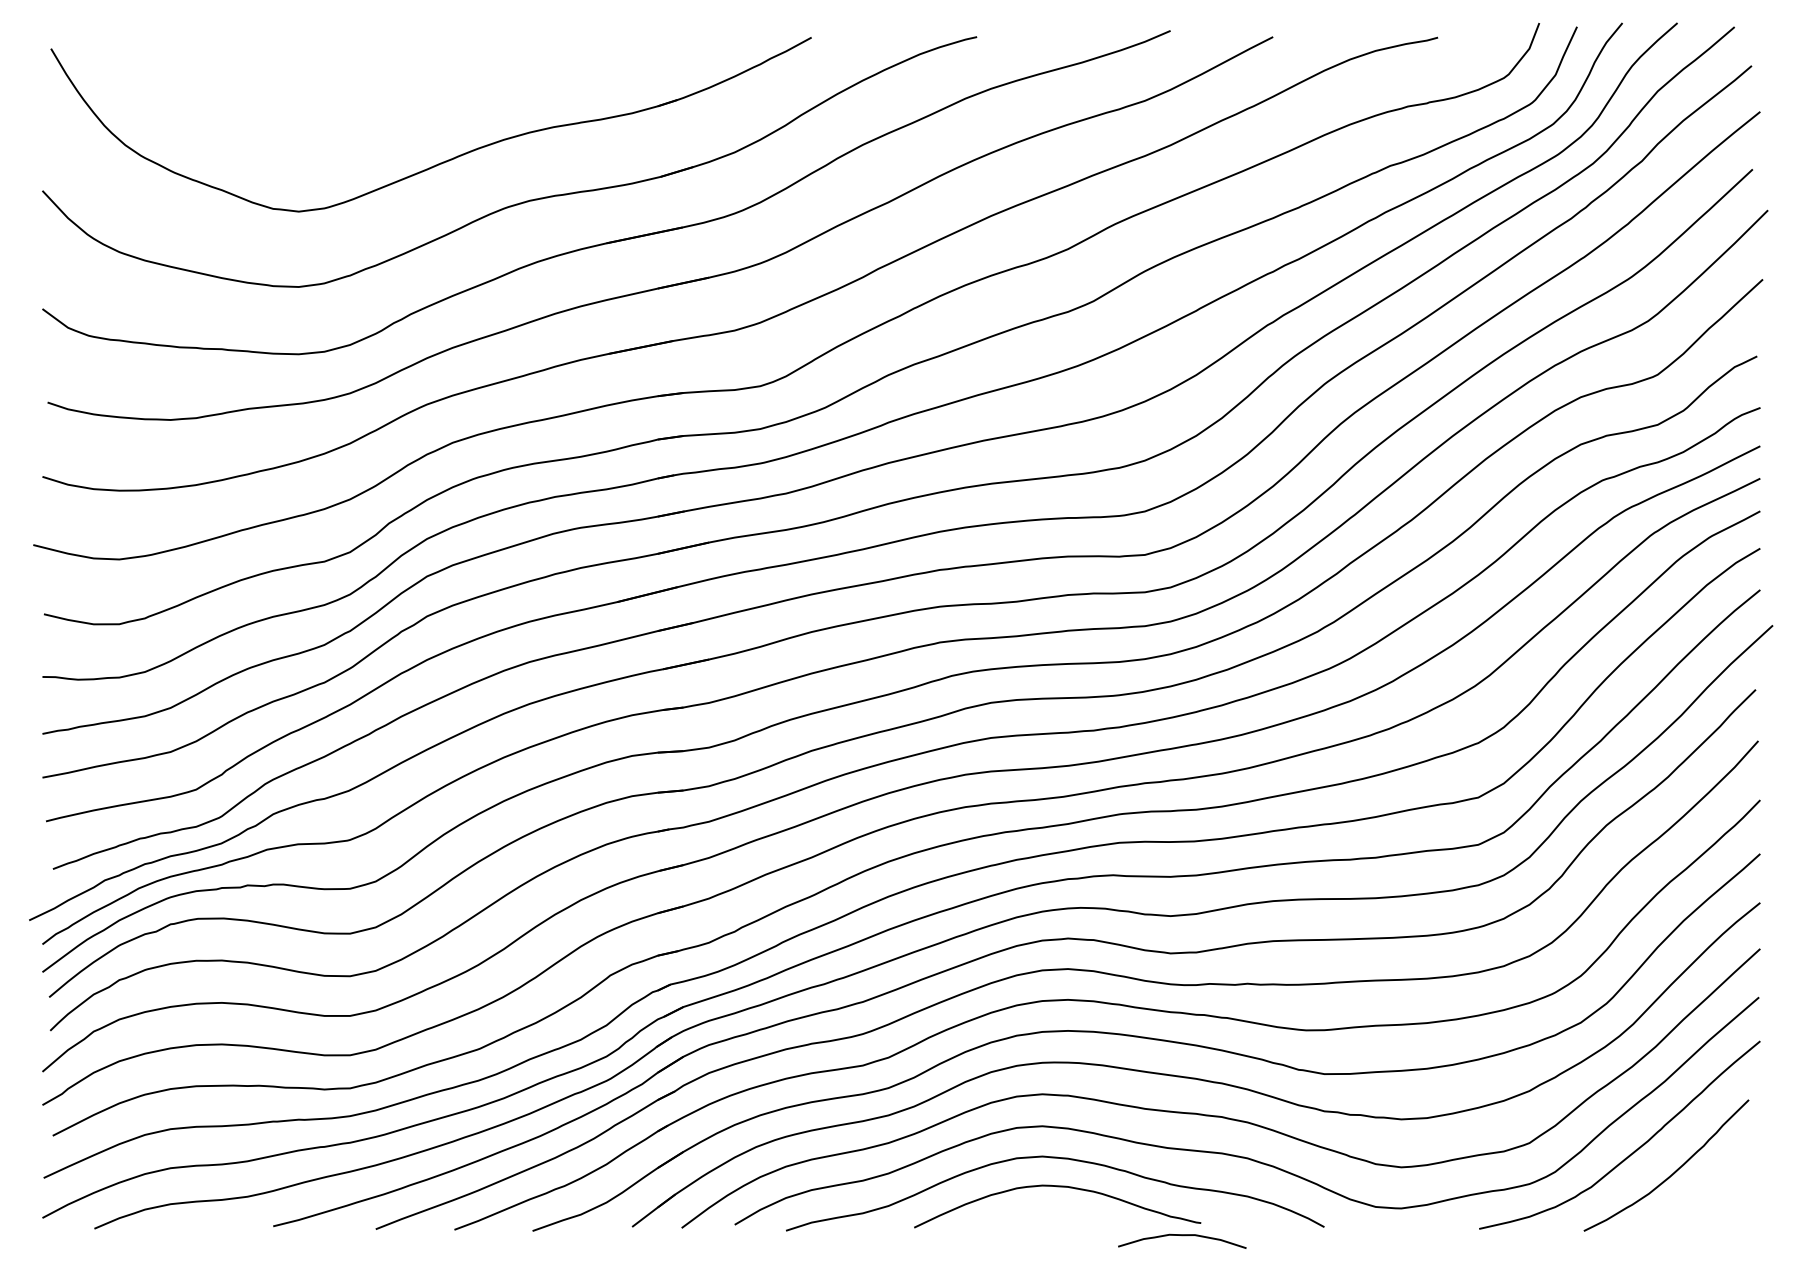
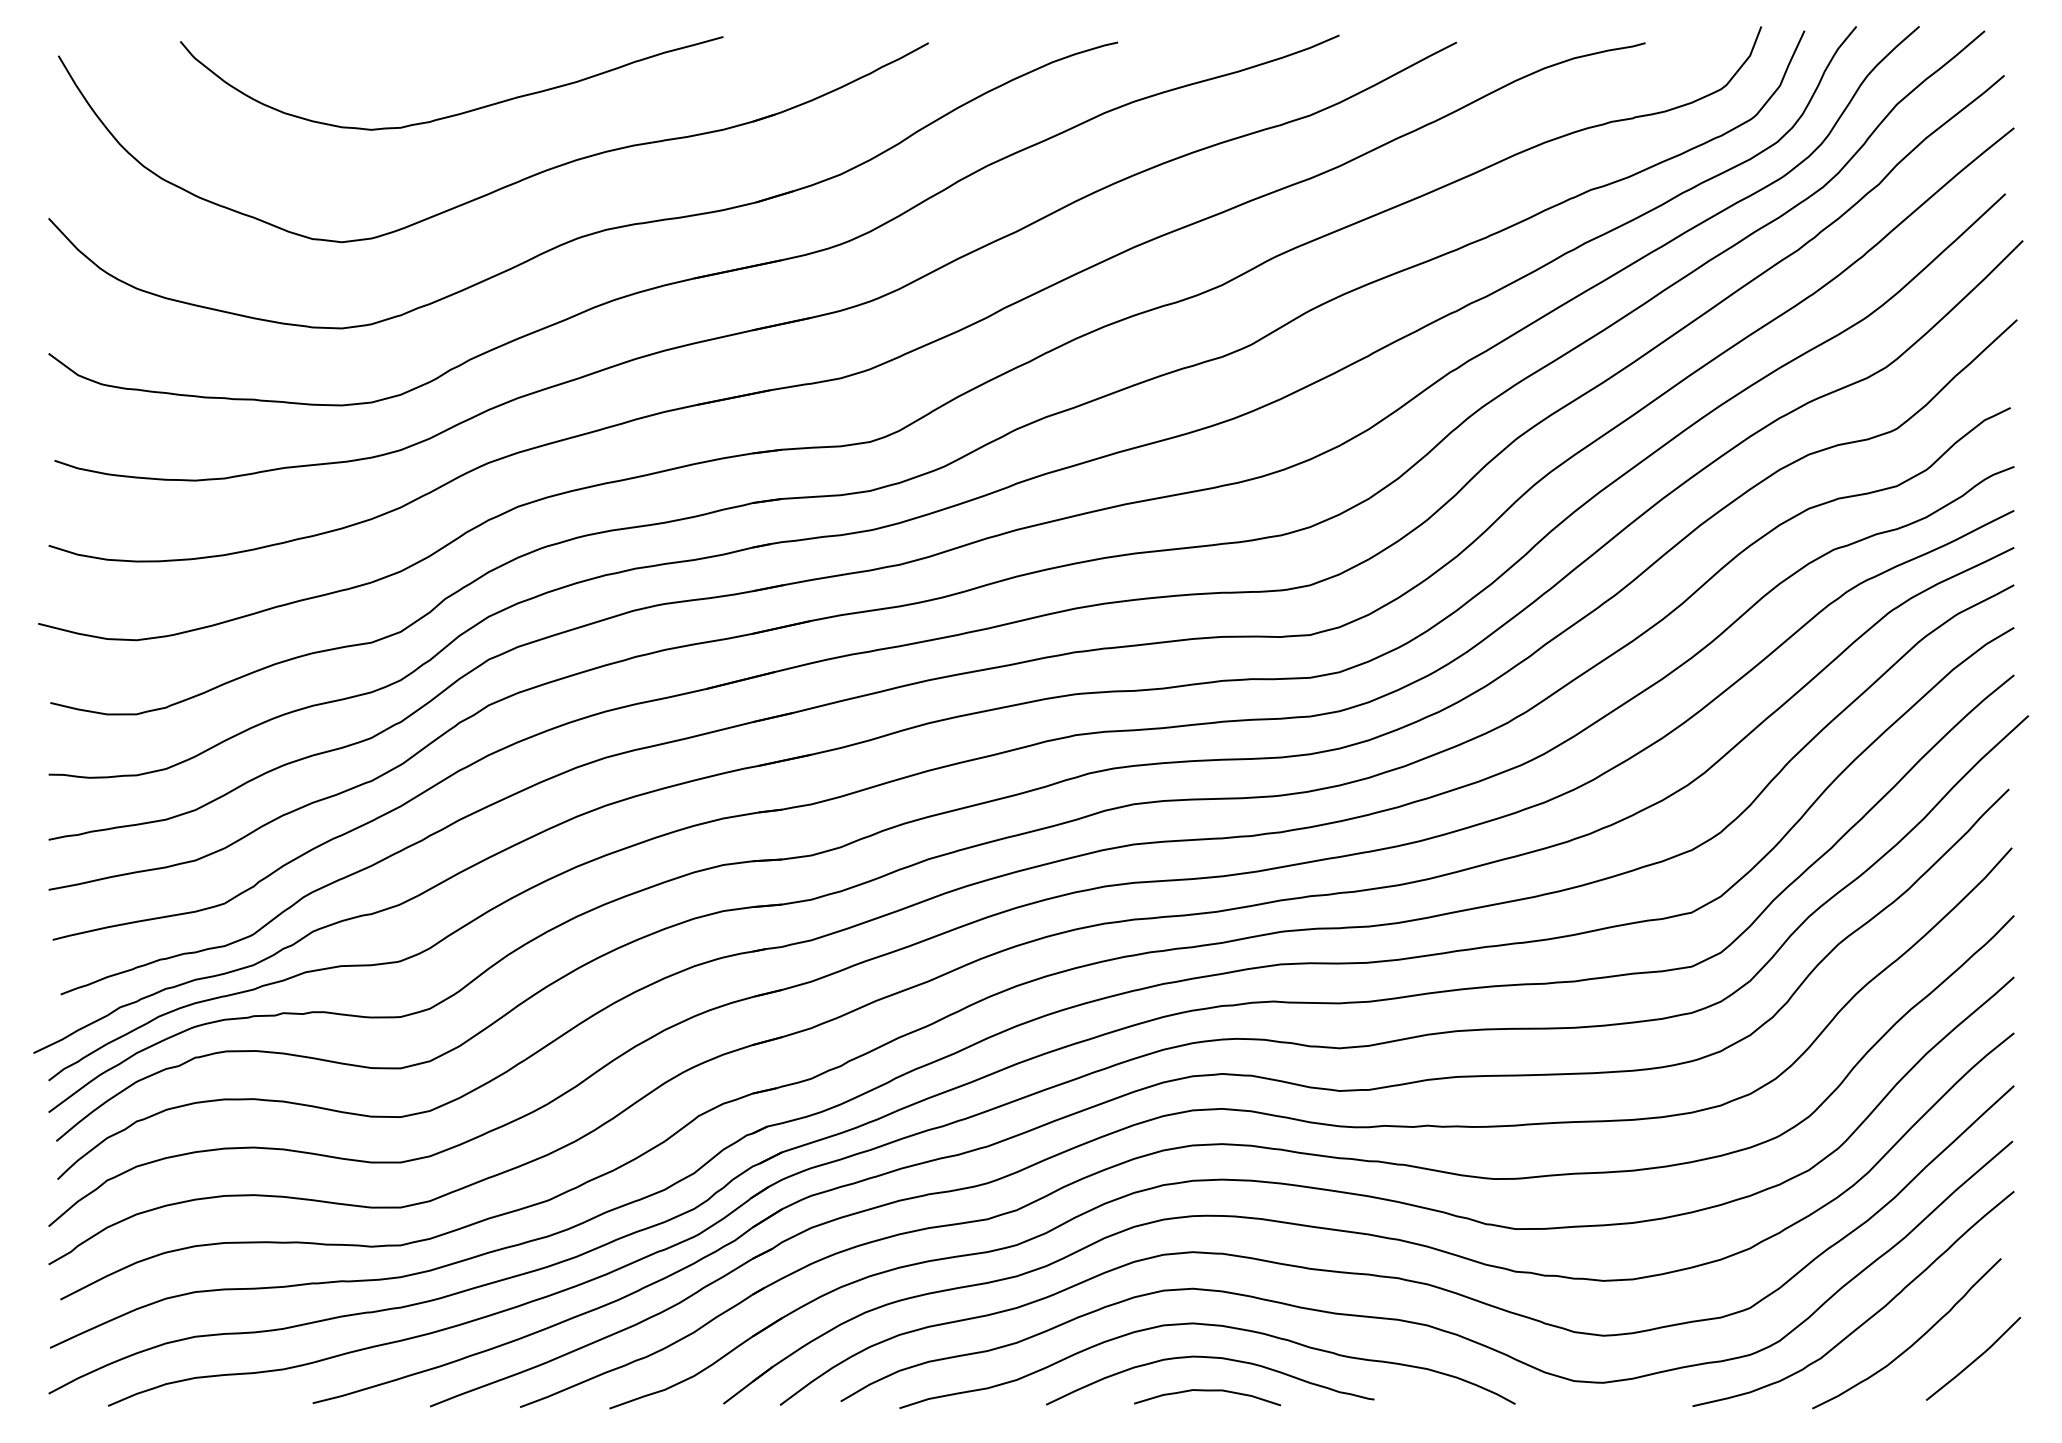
curve: (401, 98) -> (459, 112), added
line: (1725, 1188) -> (1974, 1359), added
curve: (1182, 1236) -> (1207, 1392), moved

